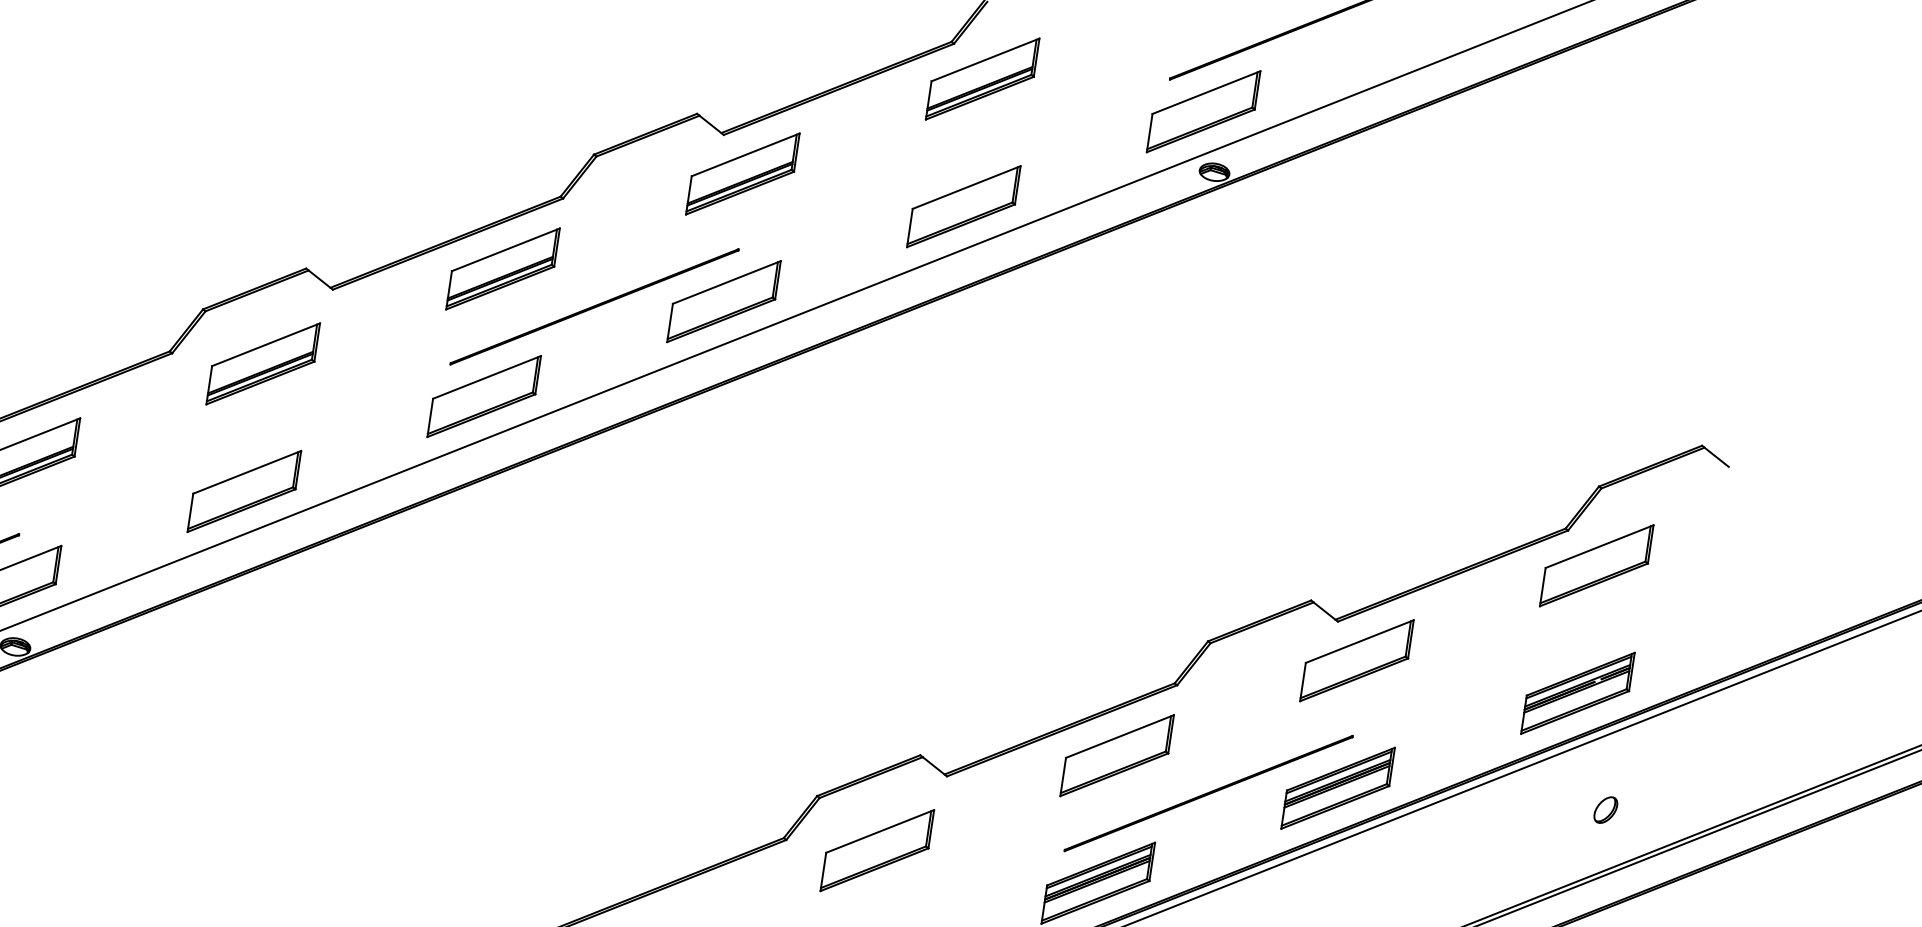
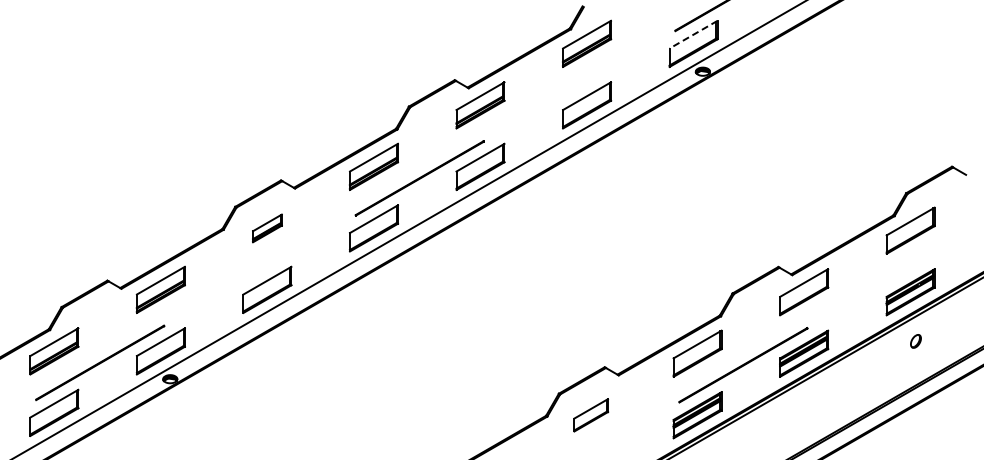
line: (1206, 92) -> (693, 34), solid -> dashed
part: (263, 364) -> (267, 228), size x0.6
part: (1604, 810) -> (915, 341), moved
part: (878, 851) -> (591, 415), size x0.7

